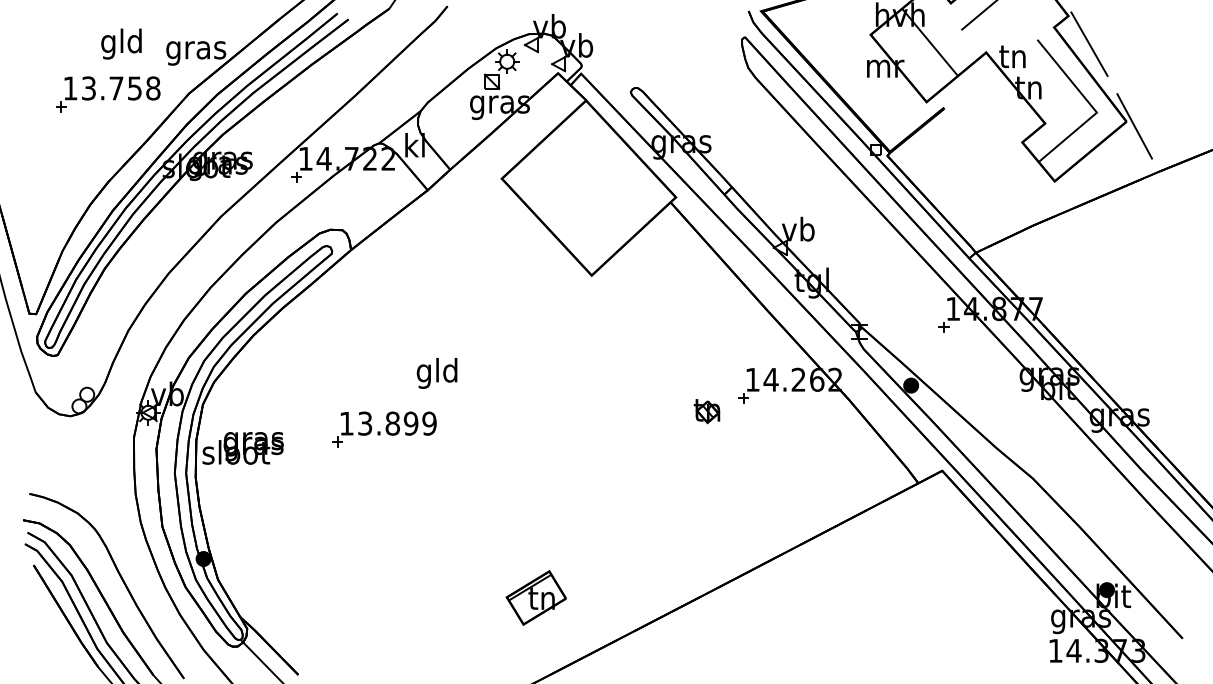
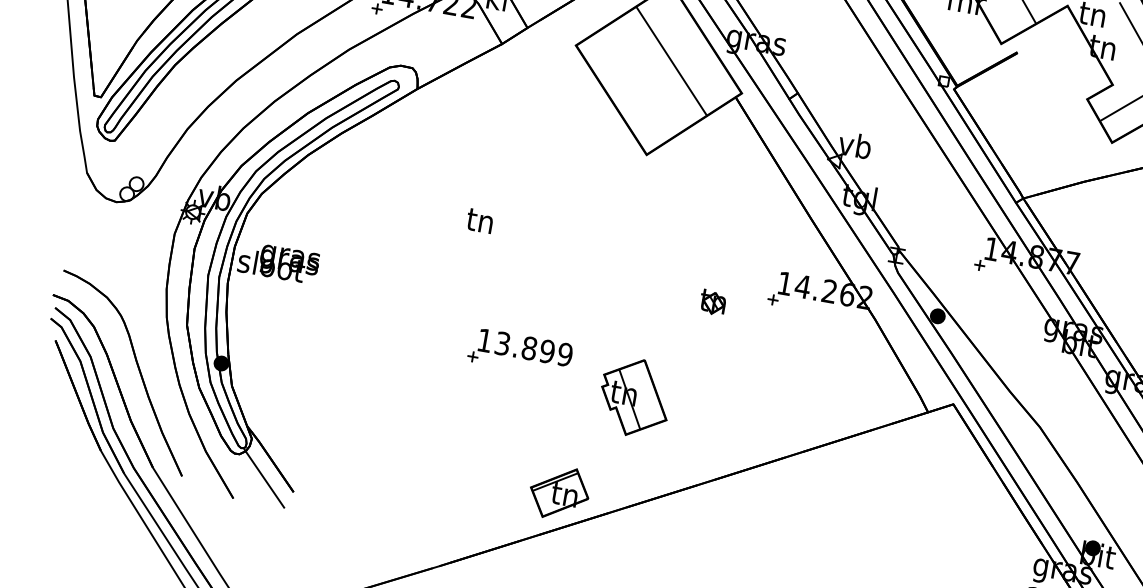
line: (599, 177) -> (670, 61), added
text: (436, 373) -> (479, 223), gld -> tn
part: (706, 411) -> (712, 302), moved
part: (384, 429) -> (520, 352), moved
part: (622, 520) -> (634, 397), added
part: (535, 597) -> (558, 492), moved

